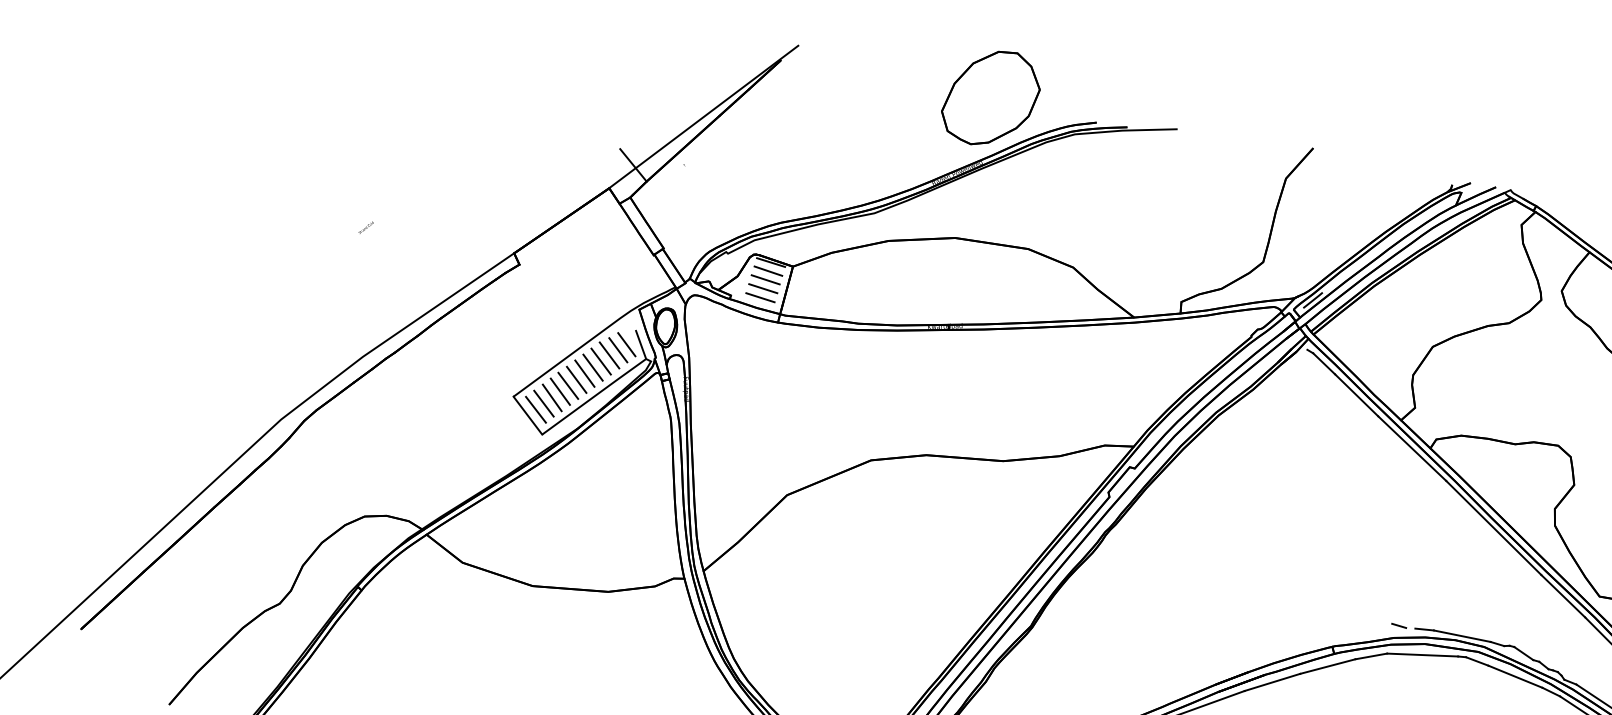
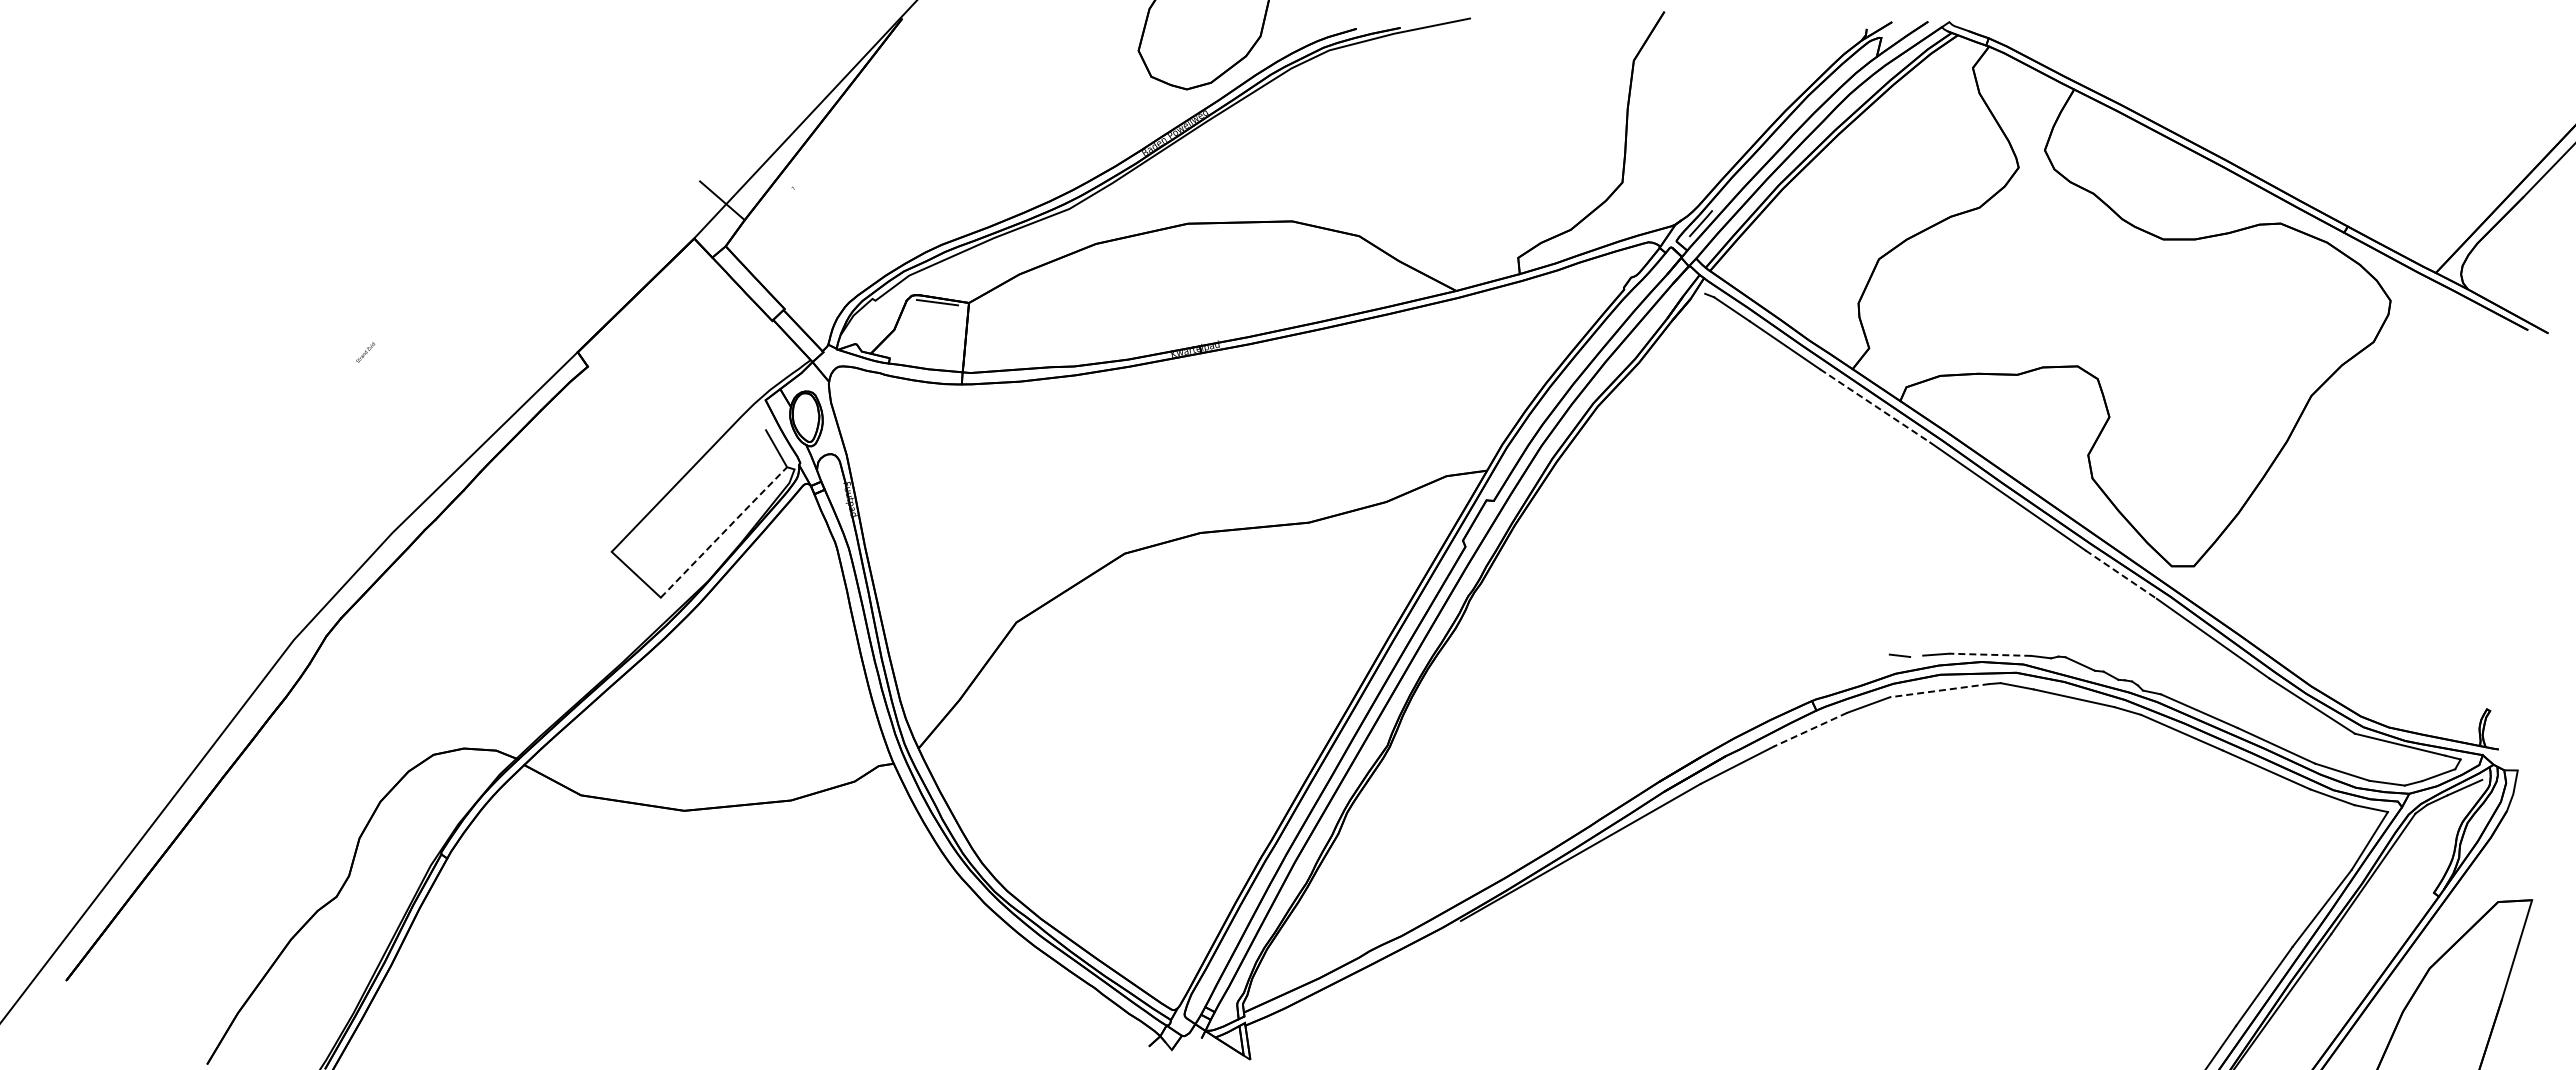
line: (768, 271) -> (935, 315), removed
line: (765, 279) -> (933, 327), removed
line: (762, 288) -> (932, 340), removed
line: (760, 297) -> (931, 354), removed
line: (626, 344) -> (756, 451), removed
line: (617, 349) -> (745, 461), removed
line: (609, 354) -> (734, 470), removed
line: (600, 361) -> (724, 481), removed
line: (592, 367) -> (714, 491), removed
line: (584, 373) -> (704, 502), removed
line: (576, 379) -> (695, 512), removed
line: (568, 385) -> (685, 523), removed
line: (560, 391) -> (675, 533), removed
line: (594, 396) -> (724, 531), solid -> dashed
line: (551, 398) -> (665, 544), removed
line: (543, 403) -> (655, 553), removed
line: (536, 409) -> (646, 564), removed
line: (1412, 449) -> (1875, 406), solid -> dashed
line: (1563, 596) -> (2121, 574), solid -> dashed
line: (1462, 636) -> (1990, 654), solid -> dashed
line: (1422, 654) -> (1939, 690), solid -> dashed
line: (1327, 666) -> (1810, 729), solid -> dashed

